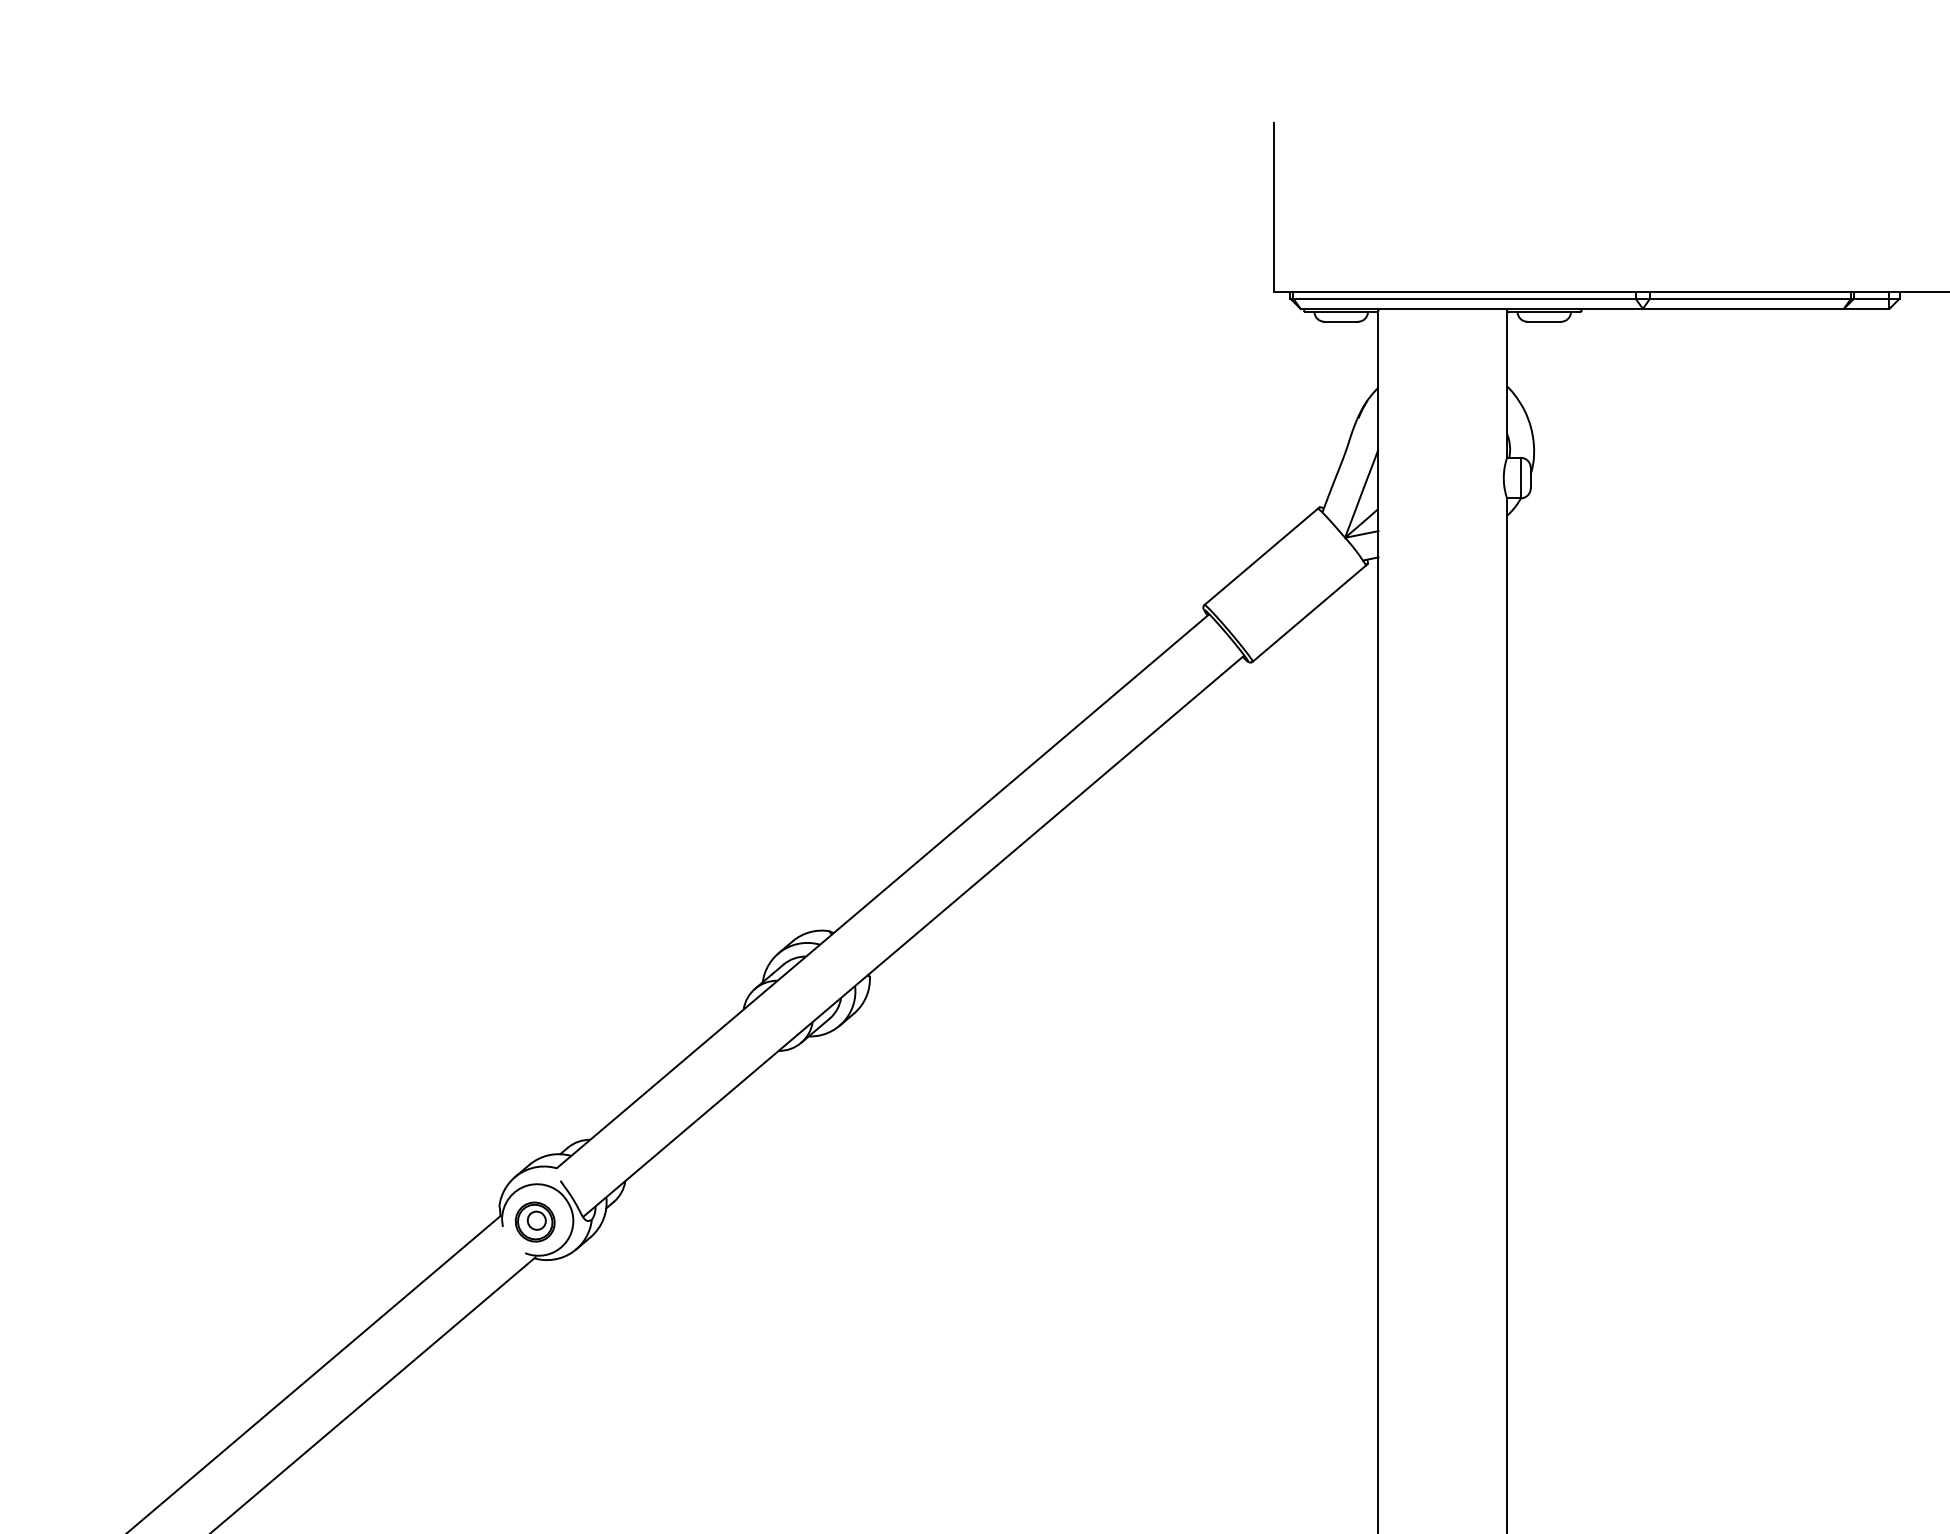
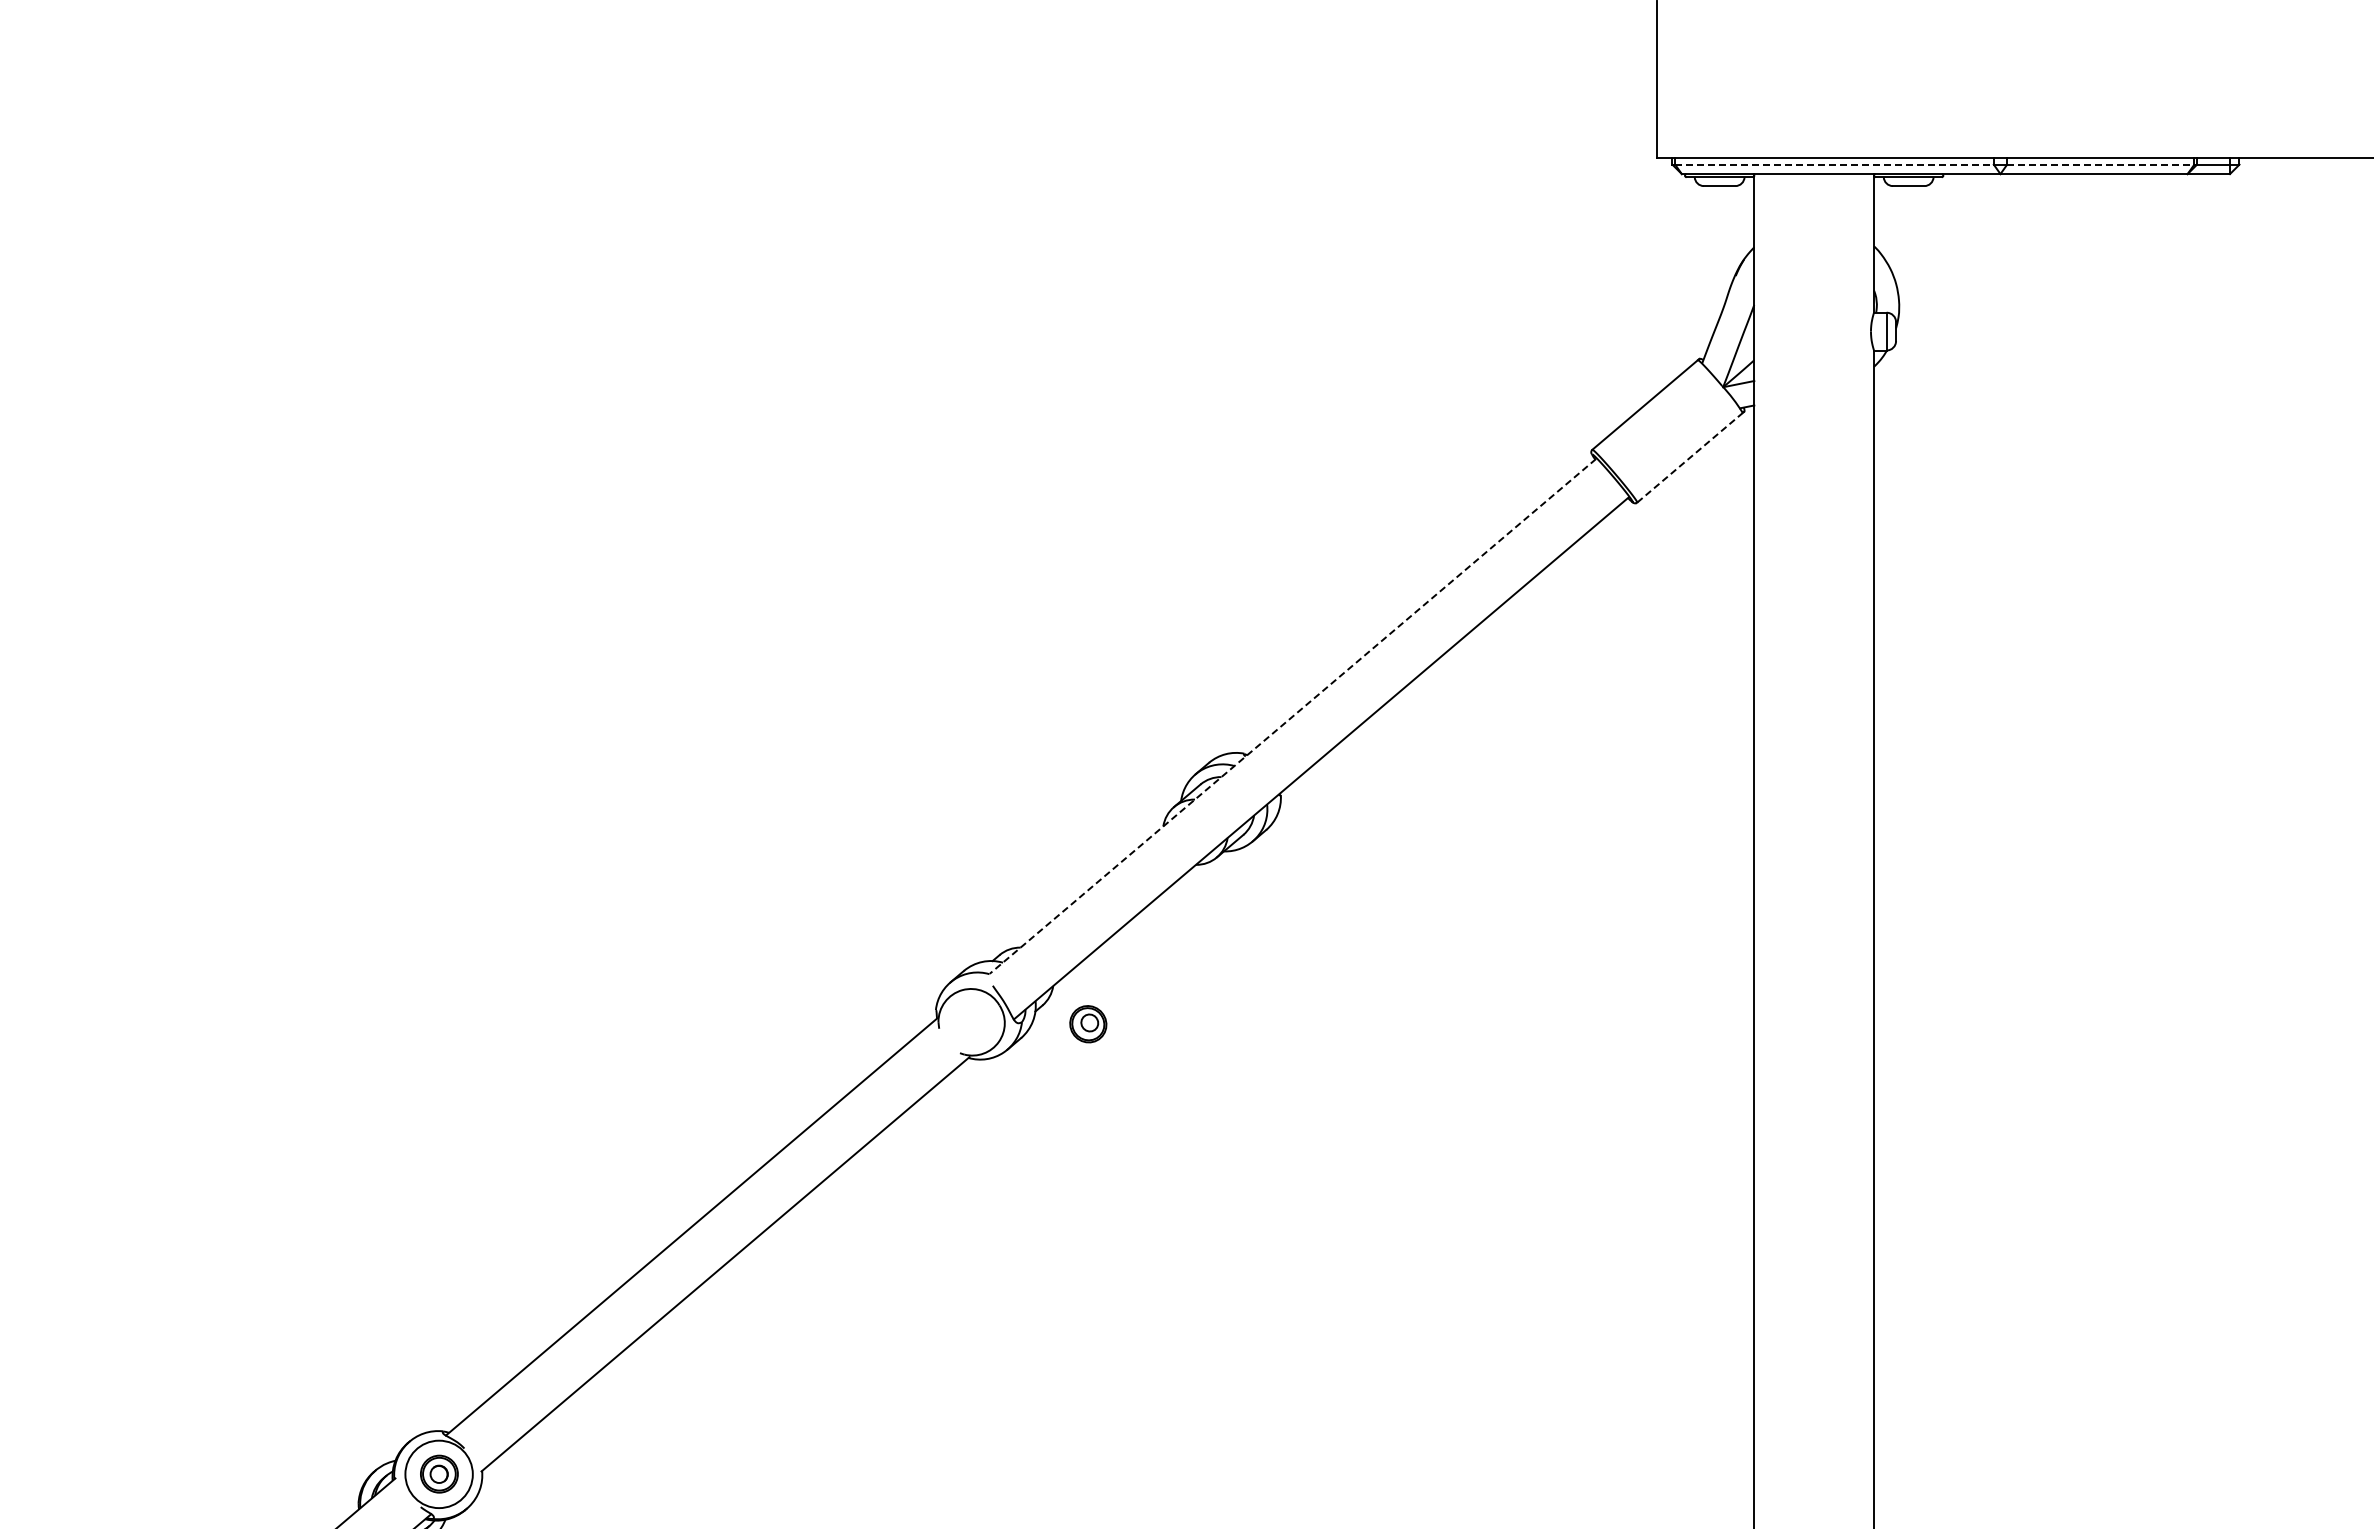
line: (1464, 298) -> (1834, 164), solid -> dashed
line: (1750, 298) -> (2100, 164), solid -> dashed
line: (1309, 613) -> (1690, 457), solid -> dashed
line: (882, 891) -> (1292, 716), solid -> dashed
part: (535, 1222) -> (1088, 1024), moved

